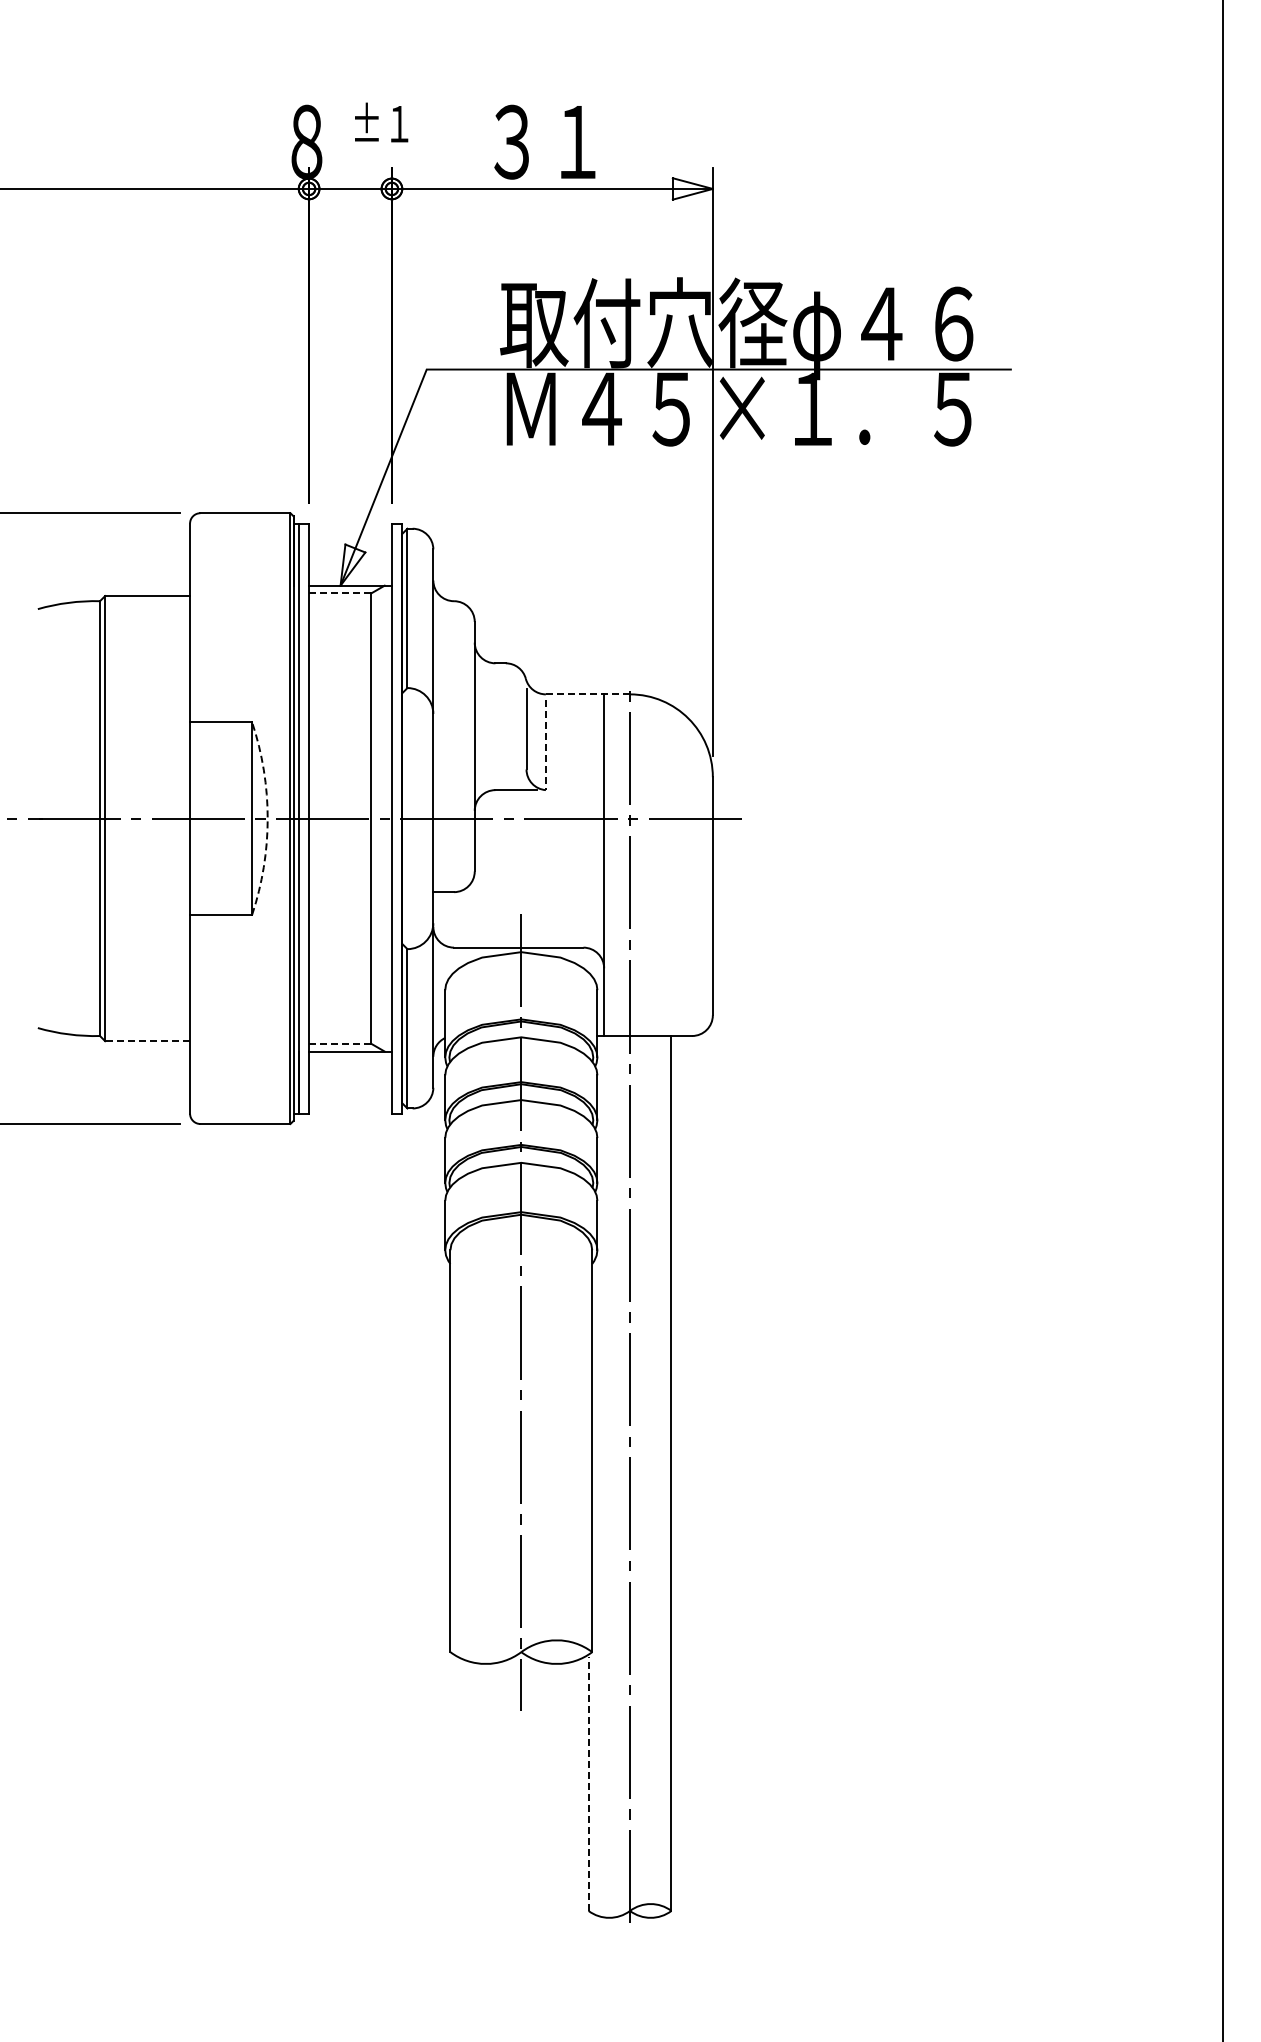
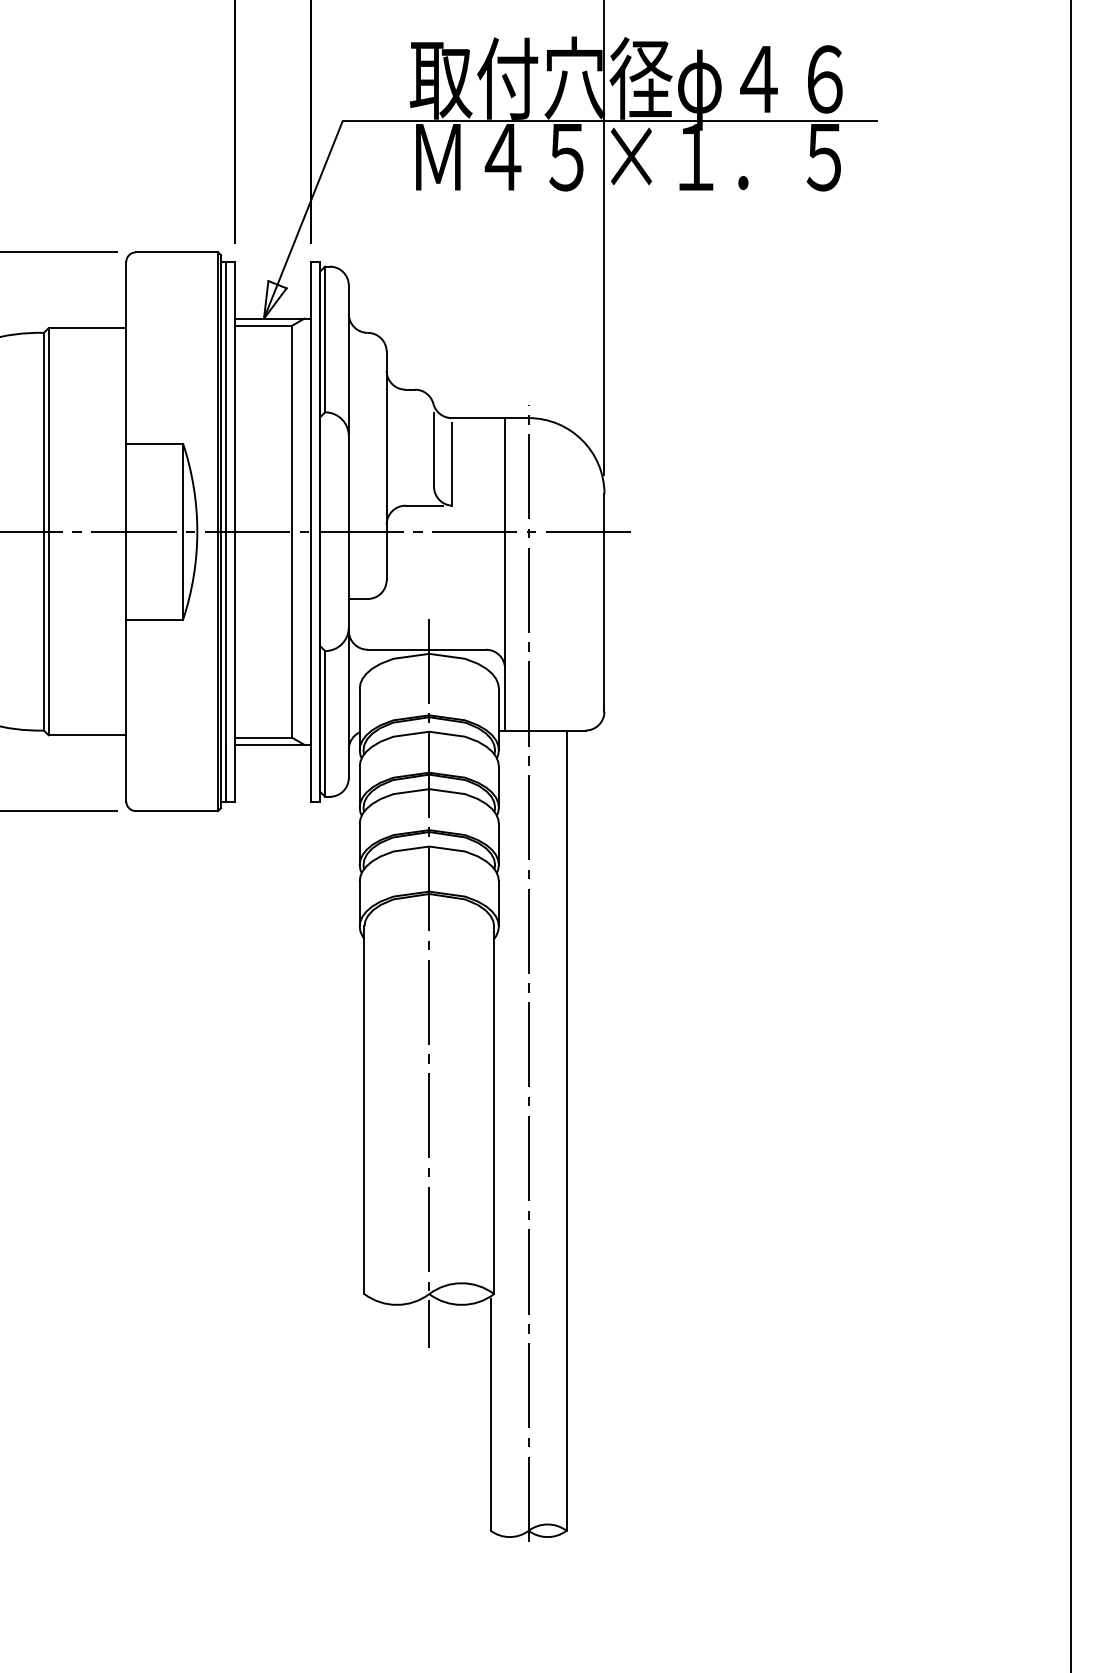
line: (340, 593) -> (263, 325), dashed -> solid
line: (587, 694) -> (489, 418), dashed -> solid
line: (545, 745) -> (451, 464), dashed -> solid
arc: (267, 818) -> (197, 531), dashed -> solid
line: (147, 1041) -> (87, 735), dashed -> solid
line: (340, 1043) -> (263, 737), dashed -> solid
line: (588, 1784) -> (490, 1415), dashed -> solid

